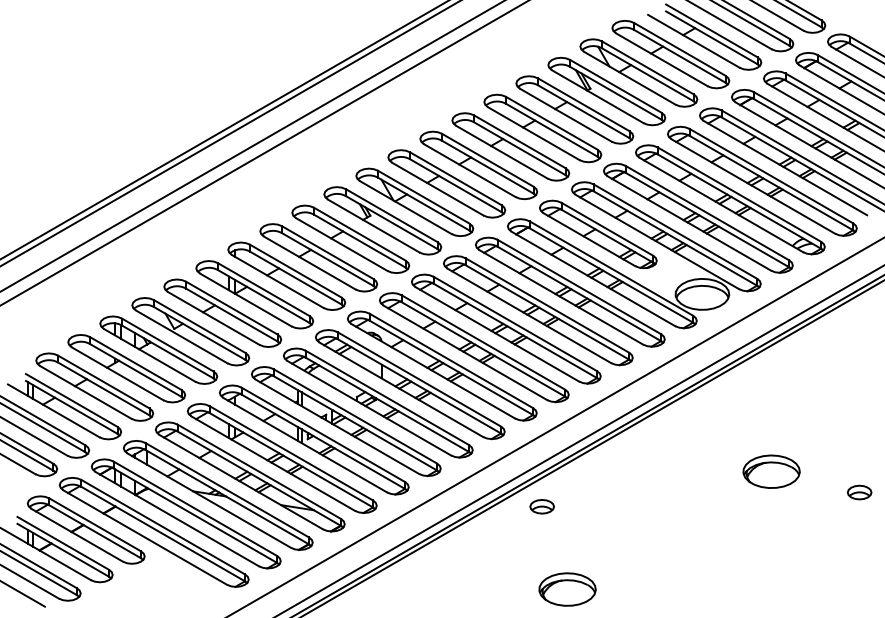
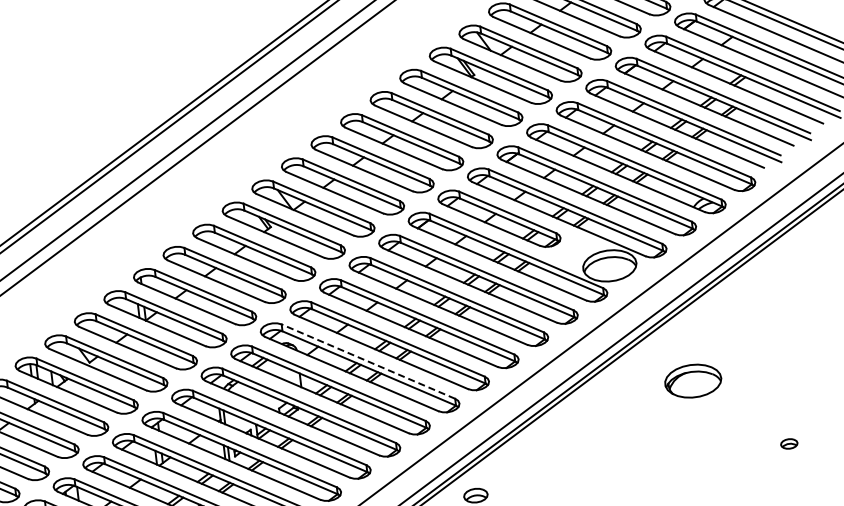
line: (450, 360) -> (367, 361), solid -> dashed
part: (771, 471) -> (693, 380), moved
part: (859, 492) -> (789, 443), size x0.7

